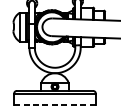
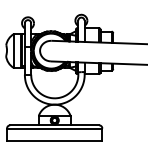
line: (54, 104) -> (54, 141), dashed -> solid

